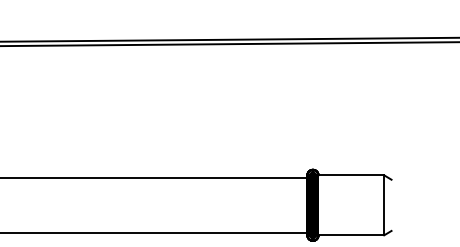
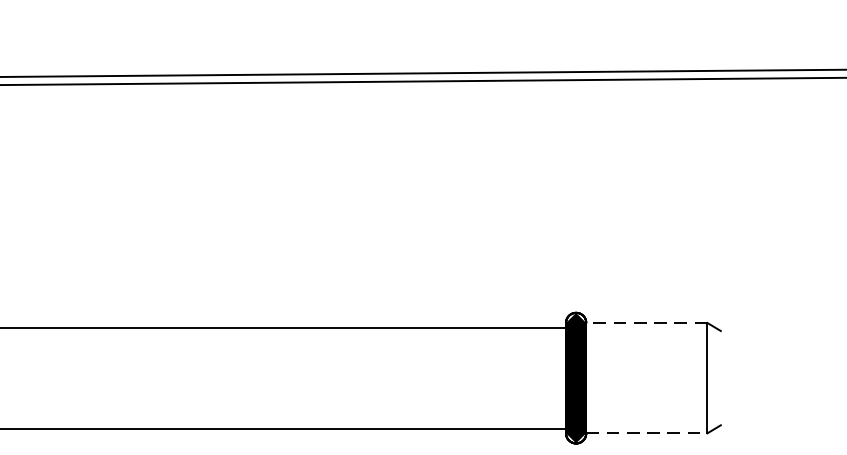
line: (351, 175) -> (647, 323), solid -> dashed
line: (351, 235) -> (647, 433), solid -> dashed

